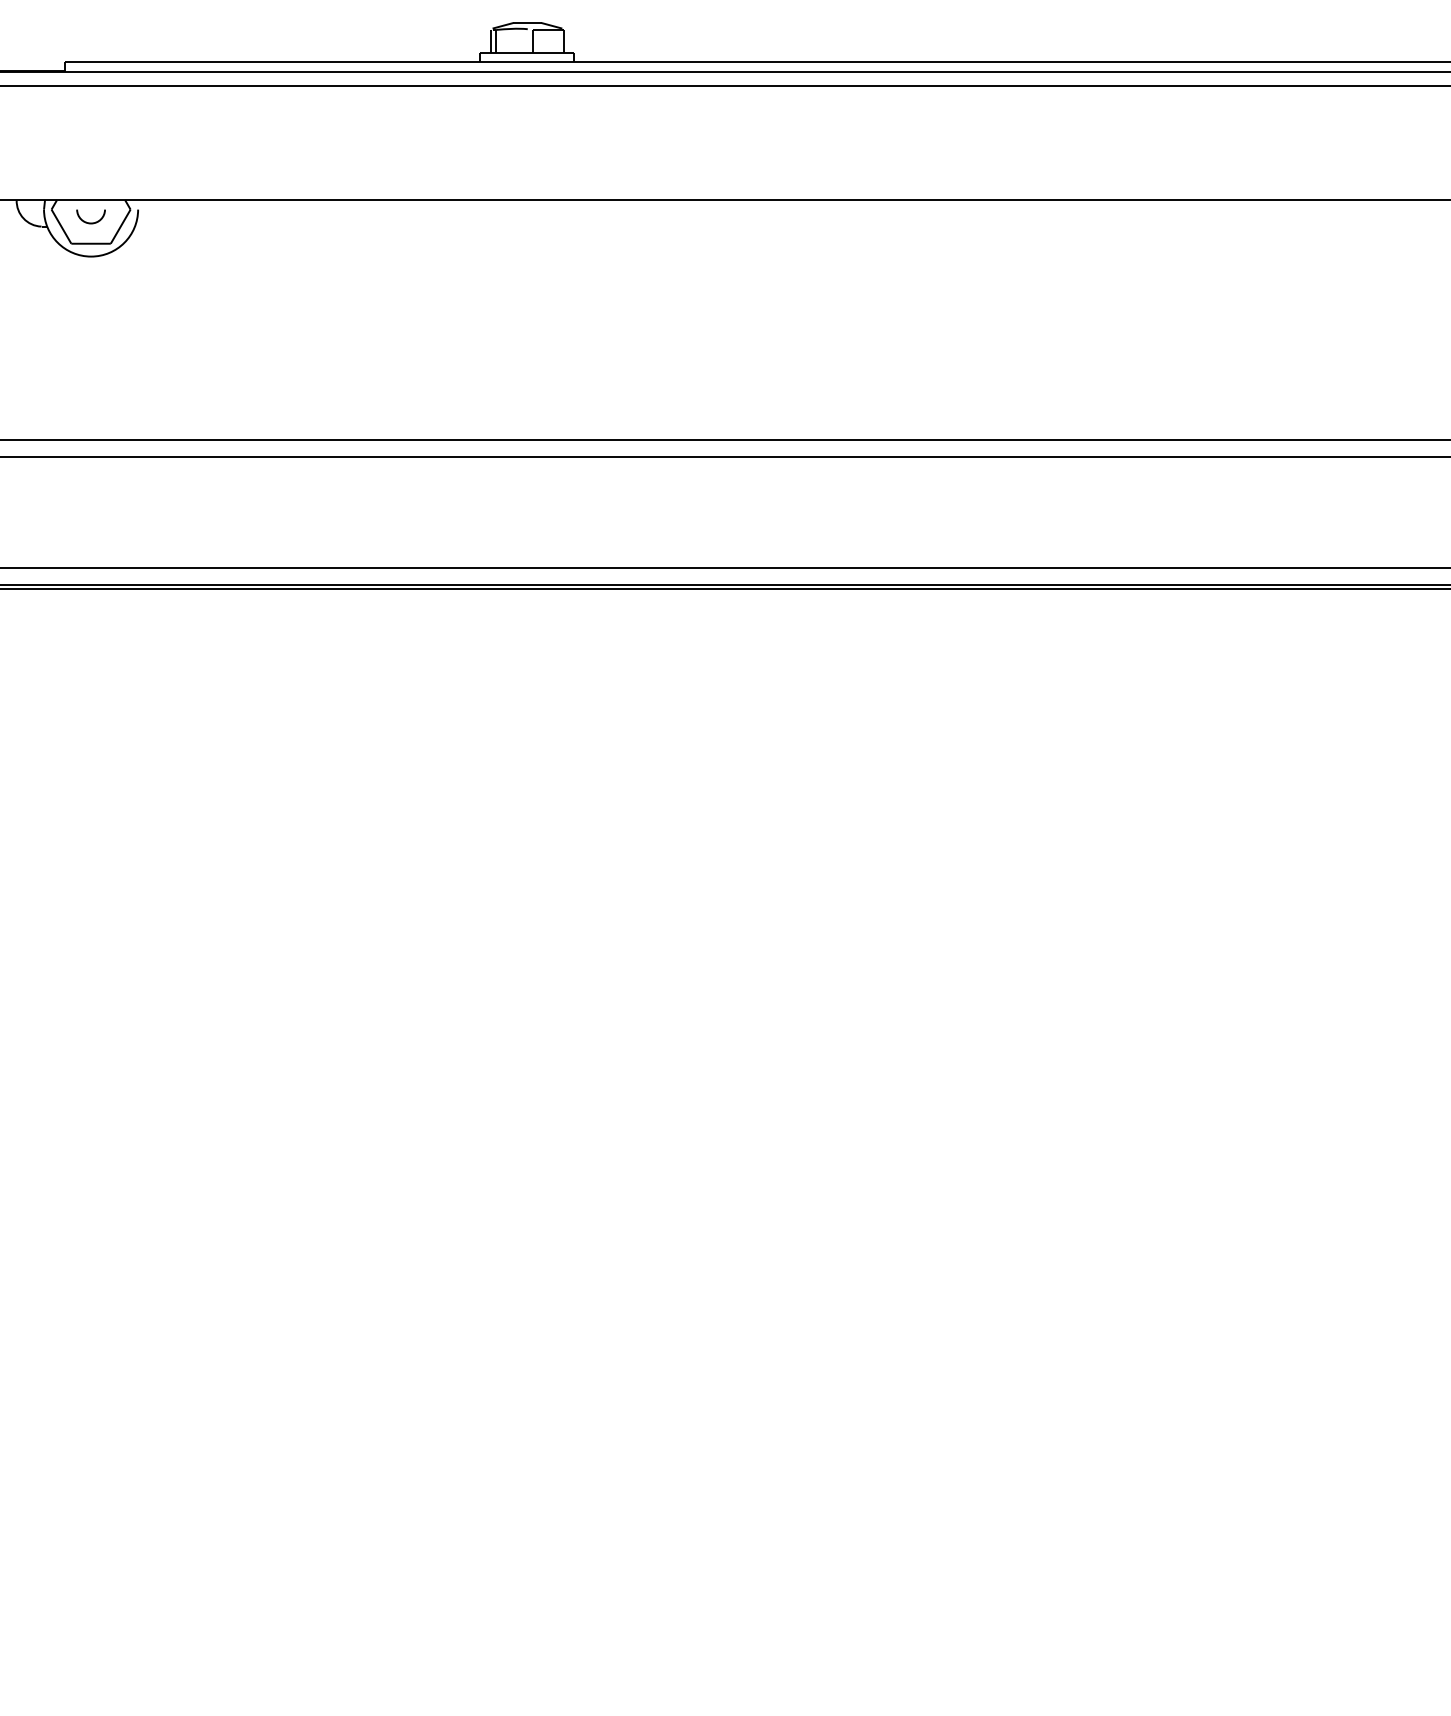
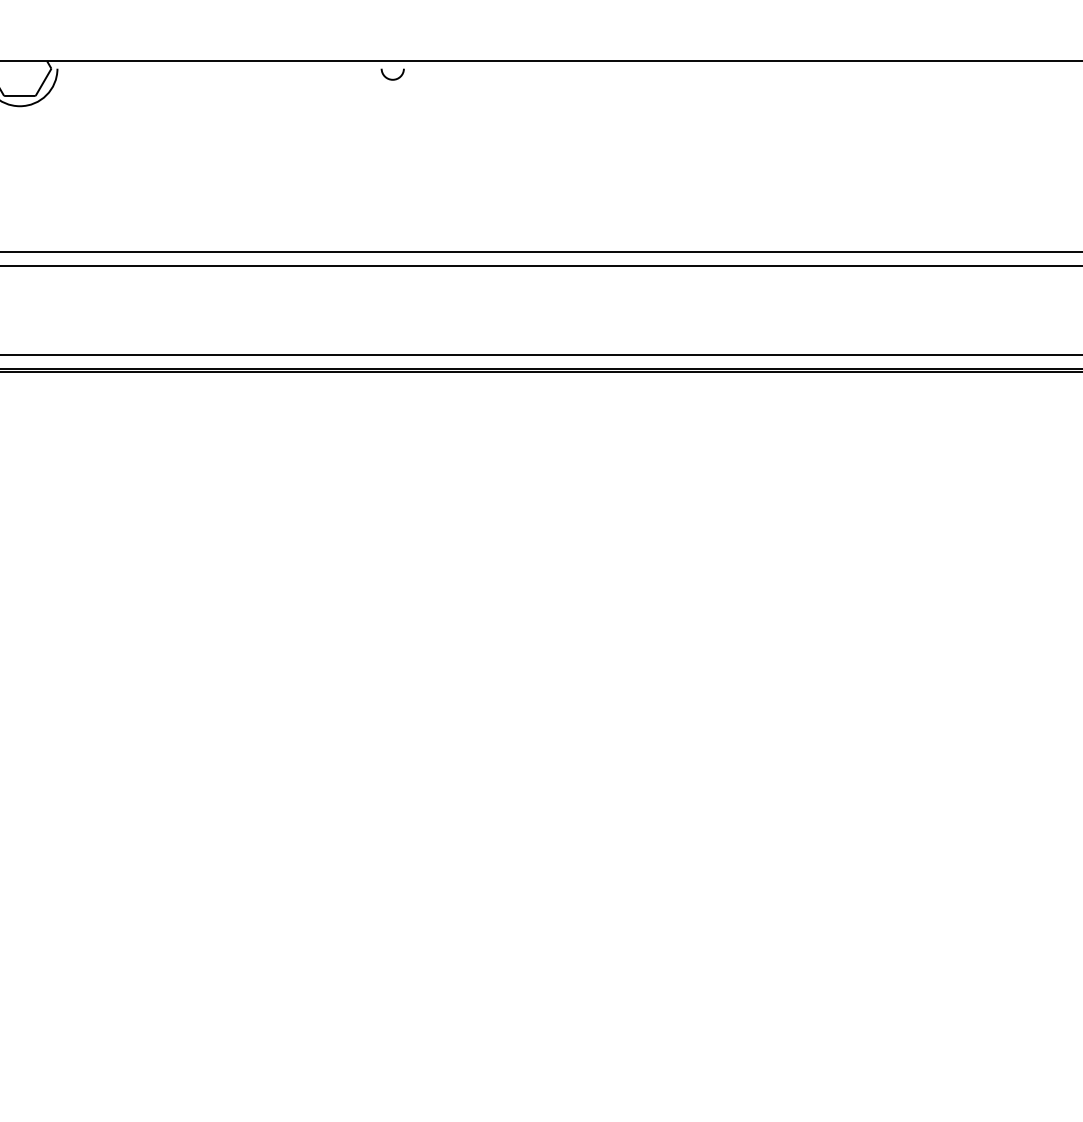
part: (90, 216) -> (392, 74), moved

